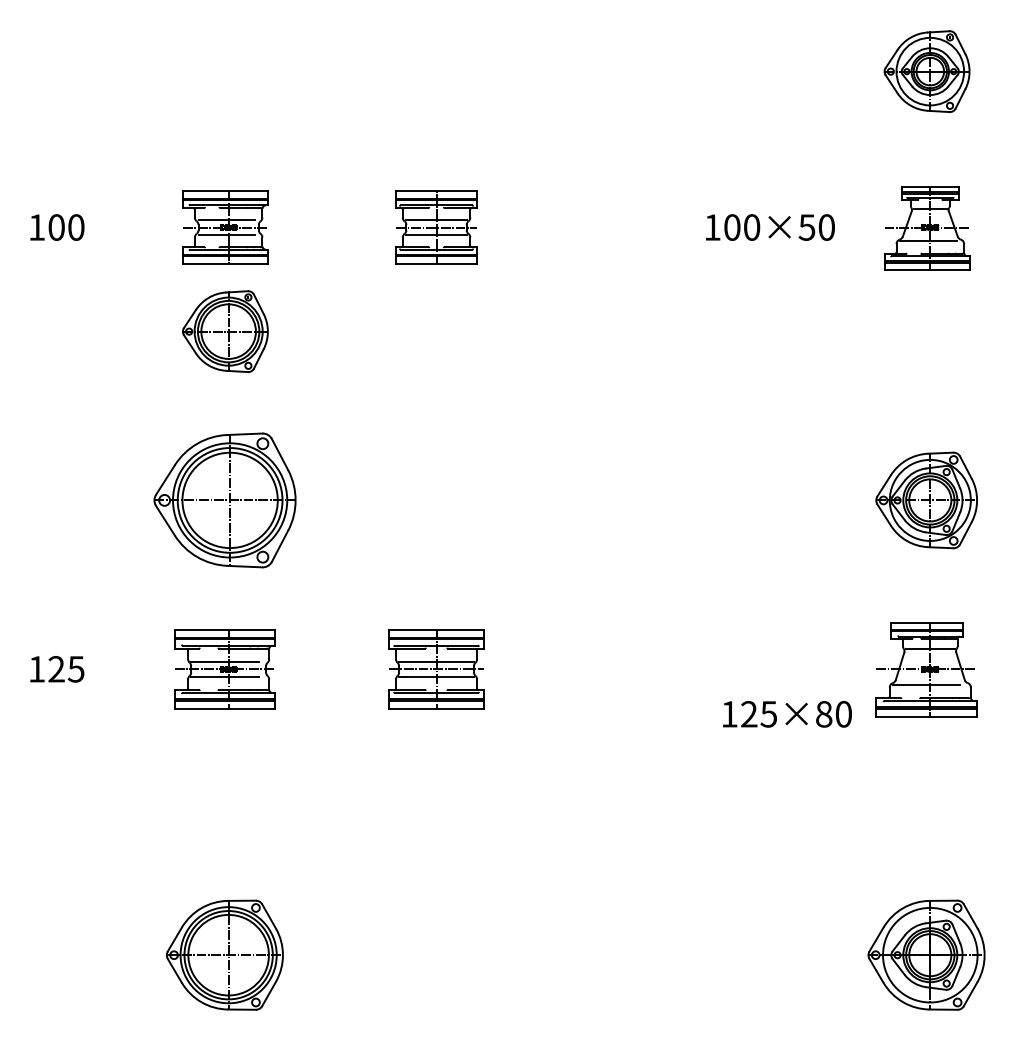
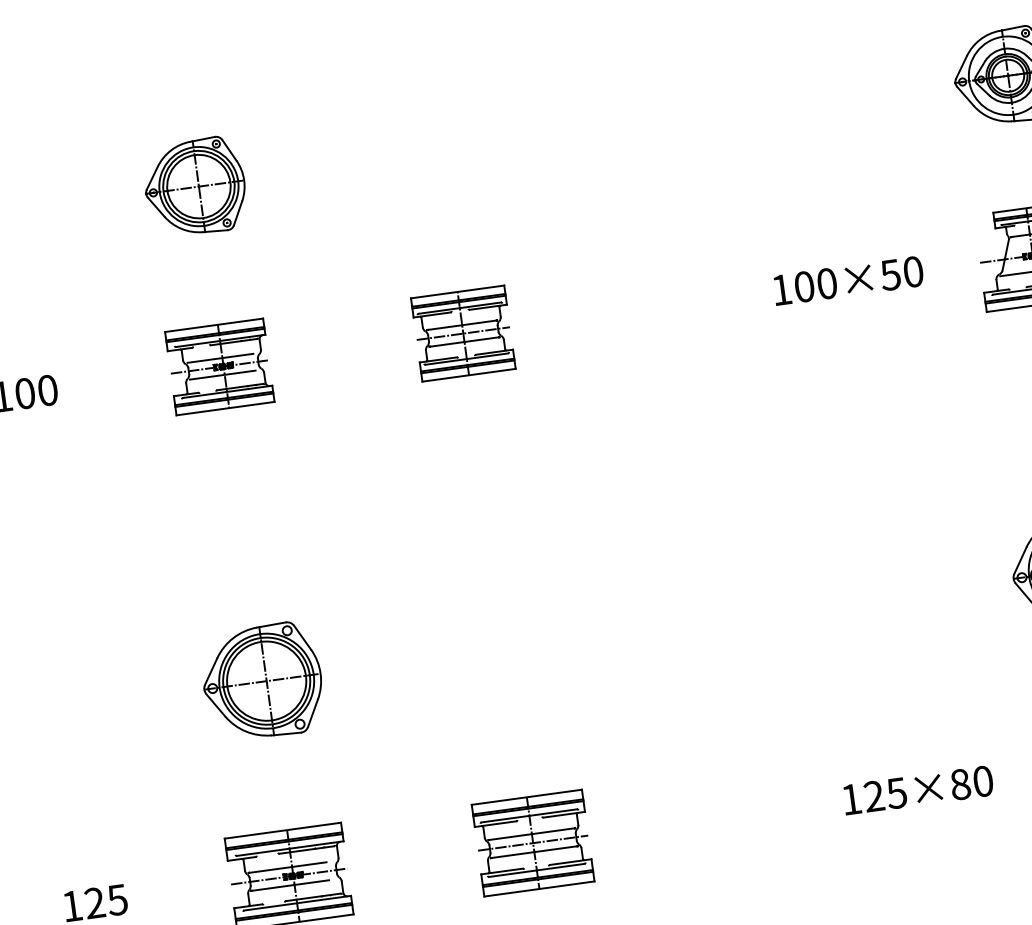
part: (225, 331) -> (195, 186), moved
part: (224, 500) -> (261, 681), size x0.71
text: (787, 714) -> (918, 790), moved

